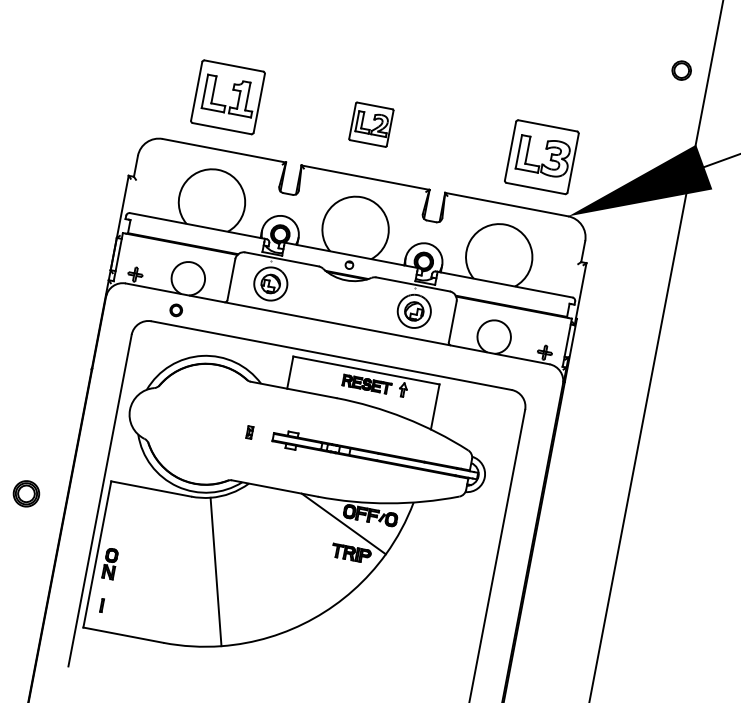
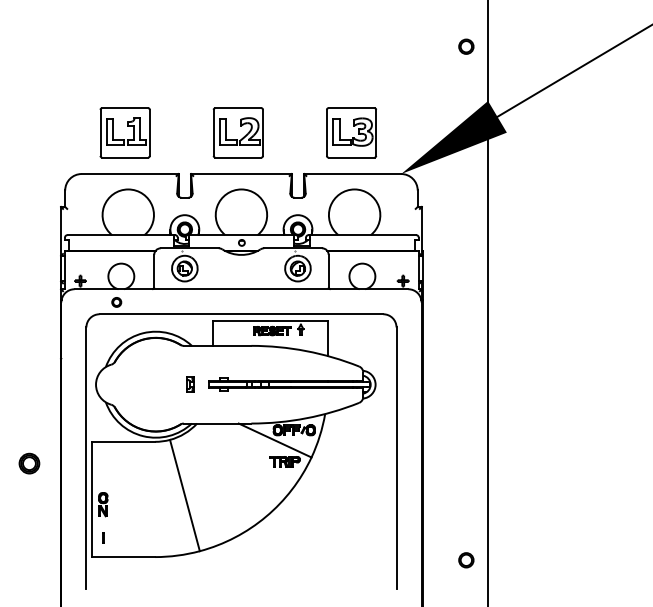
part: (370, 124) -> (237, 132), size x1.67
part: (541, 156) -> (351, 132), moved
part: (249, 432) -> (190, 384), size x1.67

